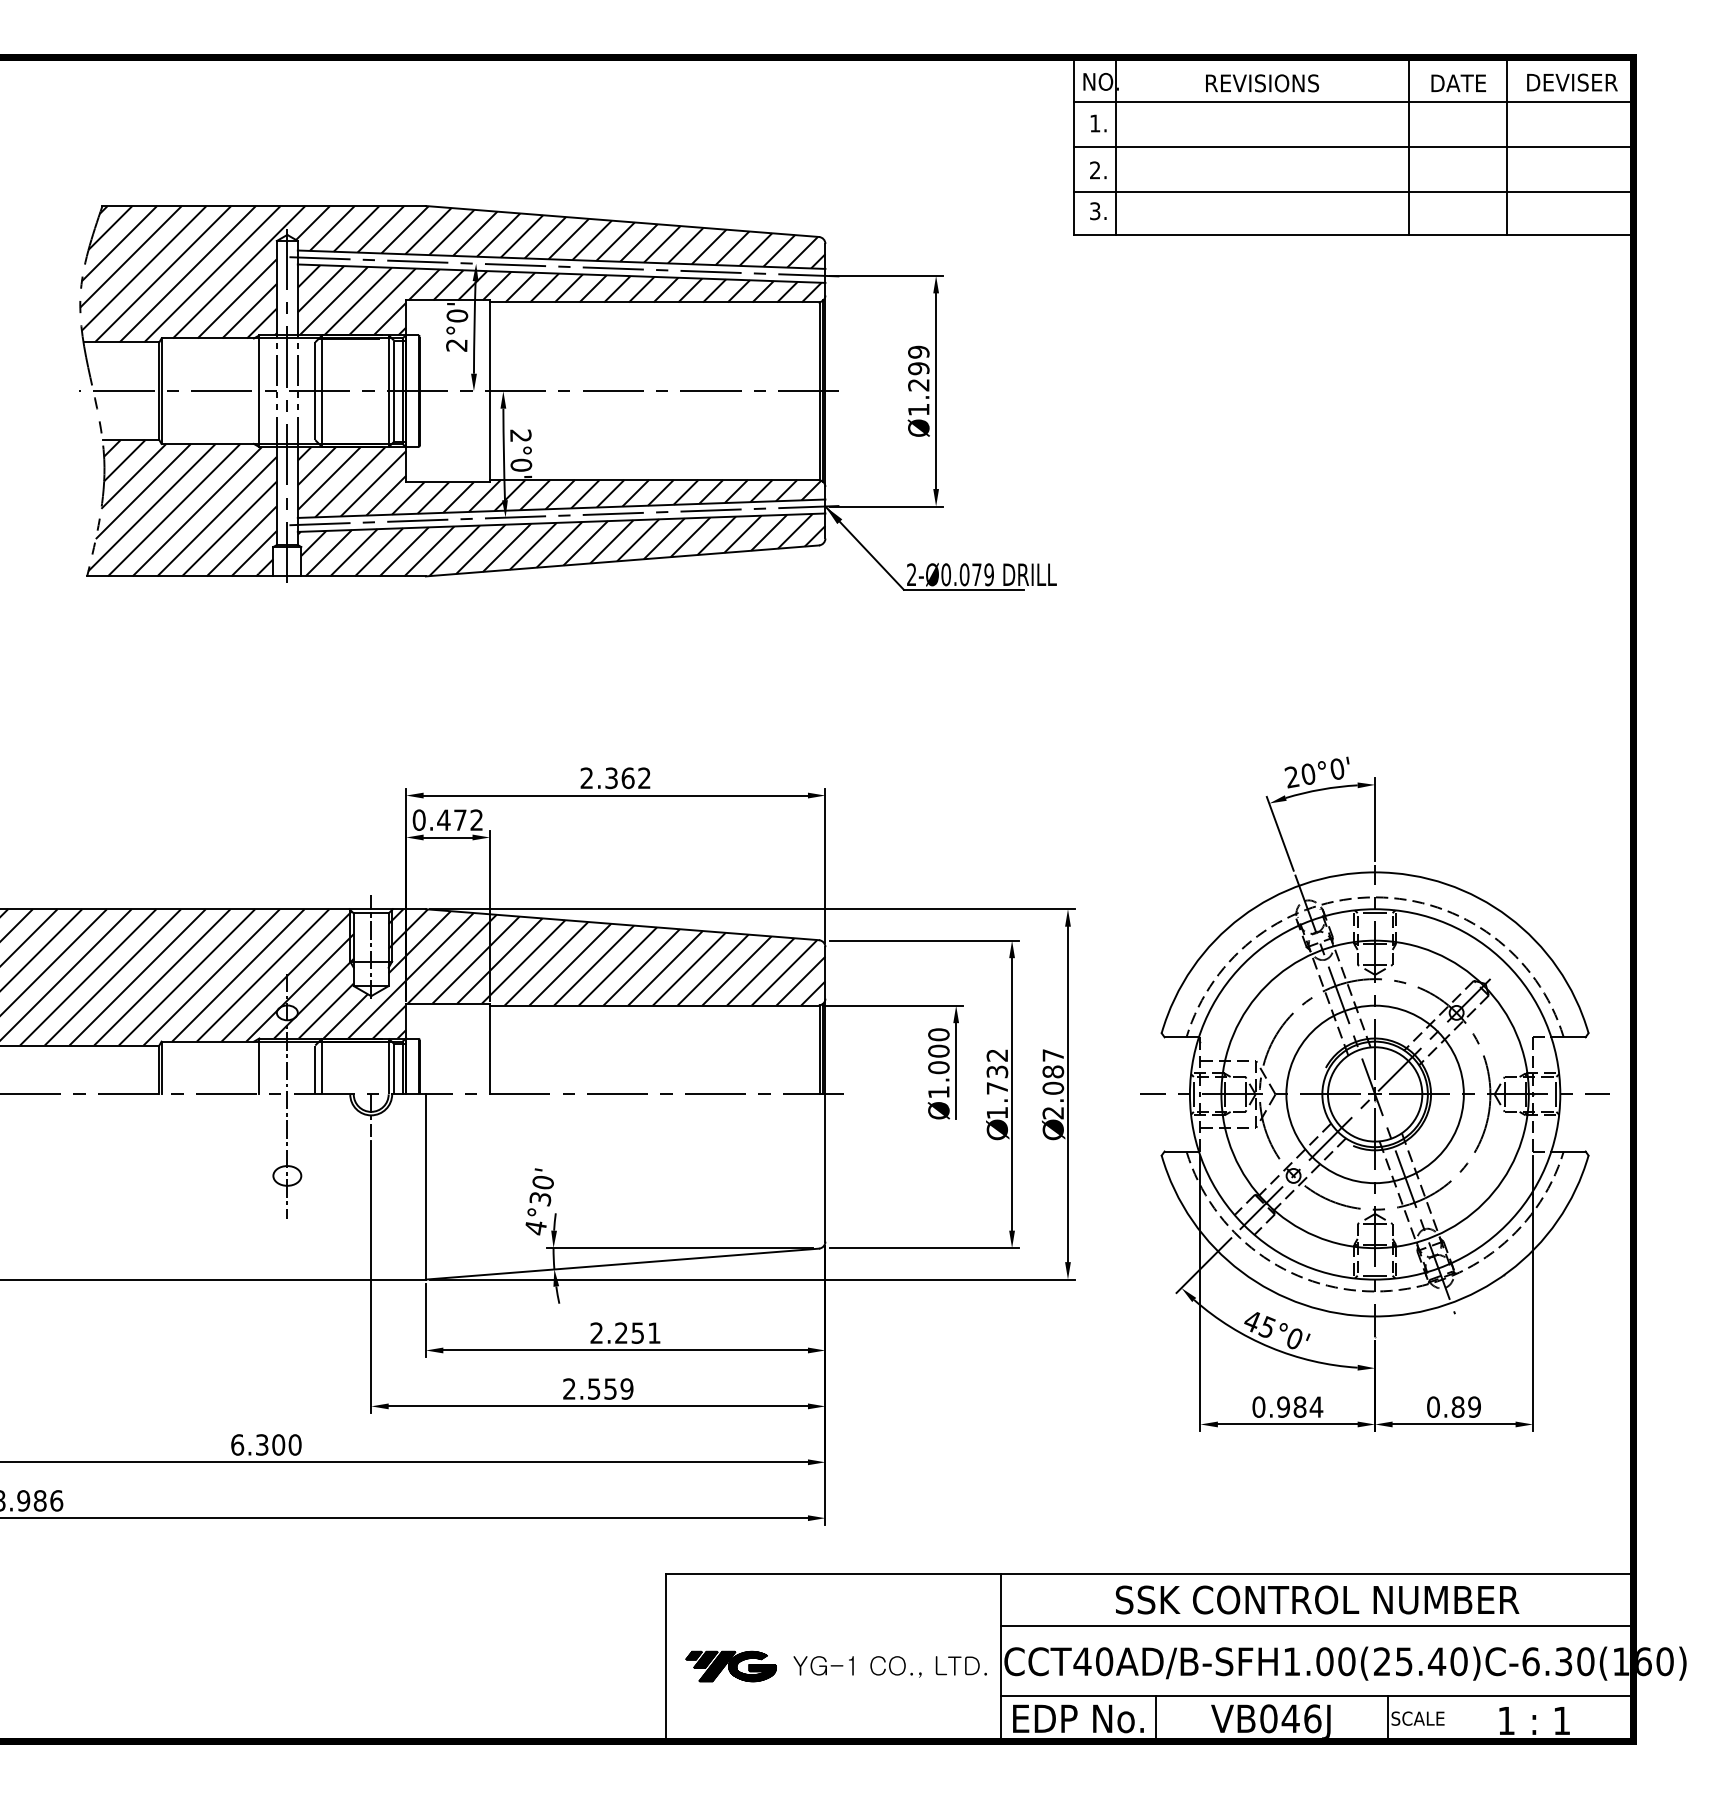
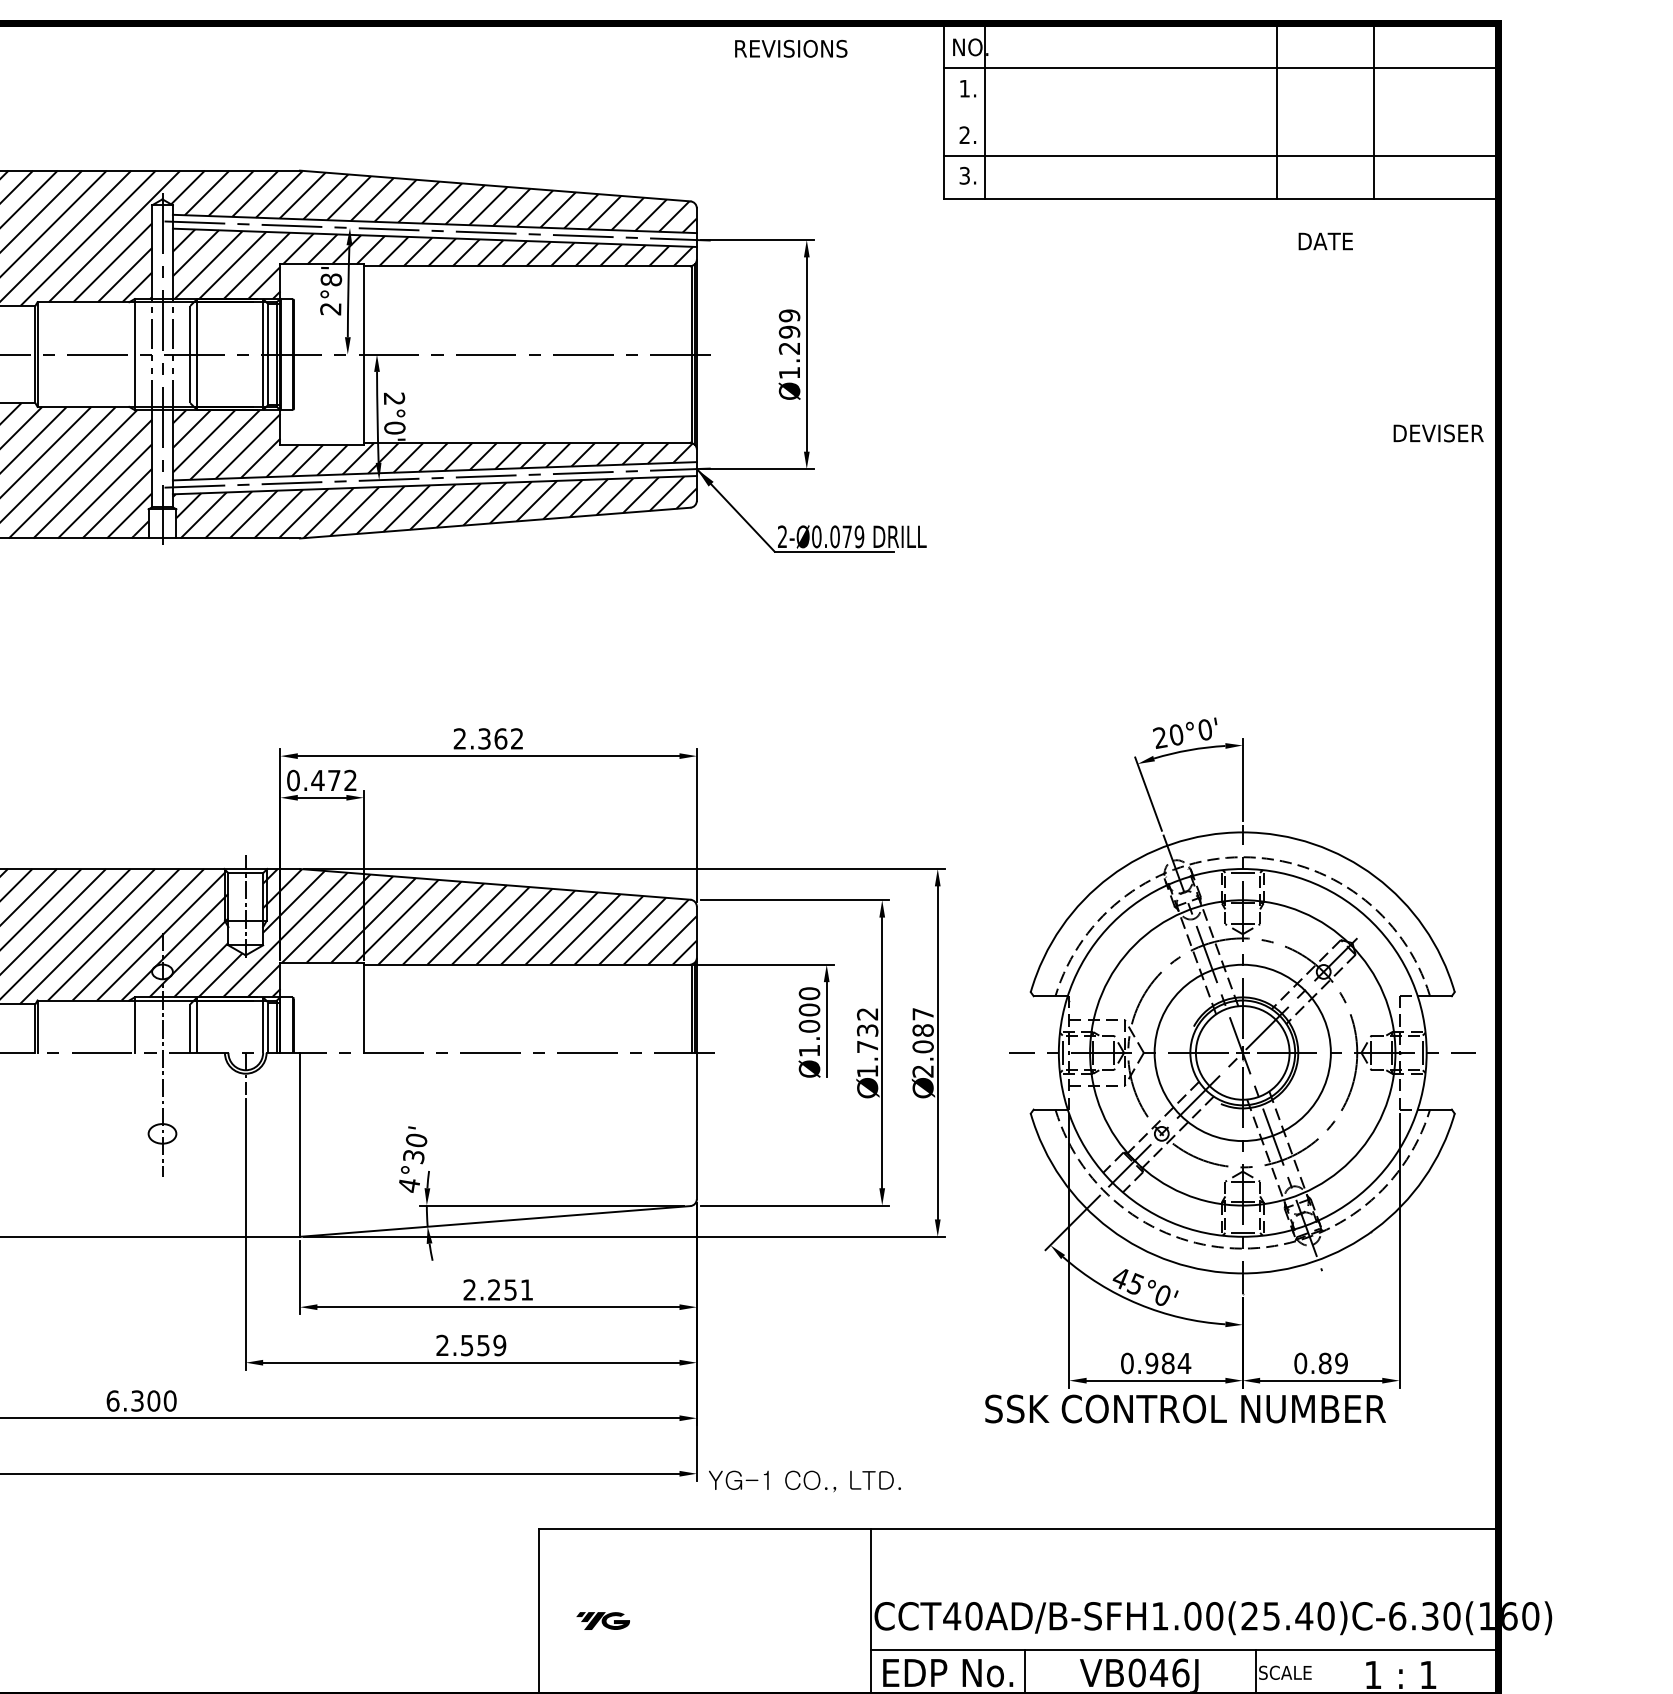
text: (1458, 82) -> (1325, 240), moved
text: (1572, 82) -> (1438, 433), moved
text: (1262, 83) -> (791, 48), moved
line: (1353, 146) -> (1221, 111), removed
text: (457, 315) -> (331, 279), 2°0' -> 2°8'
text: (1317, 1599) -> (1185, 1408), moved
line: (1317, 1626) -> (1185, 1581), removed
part: (730, 1666) -> (602, 1621), size x0.6
text: (889, 1666) -> (804, 1481), moved

